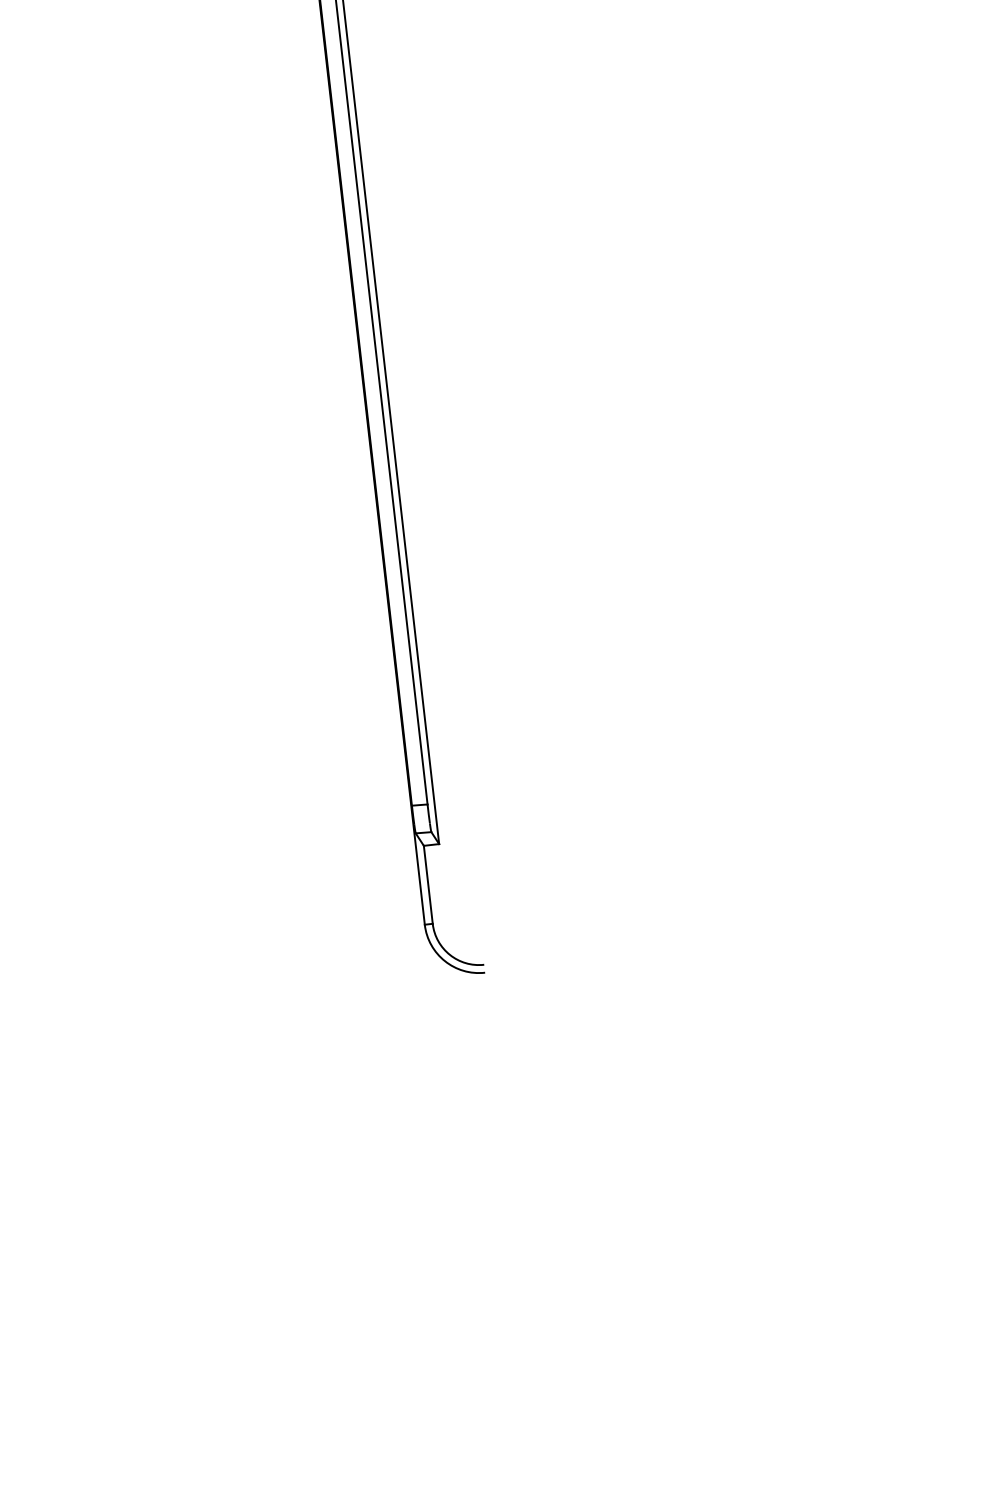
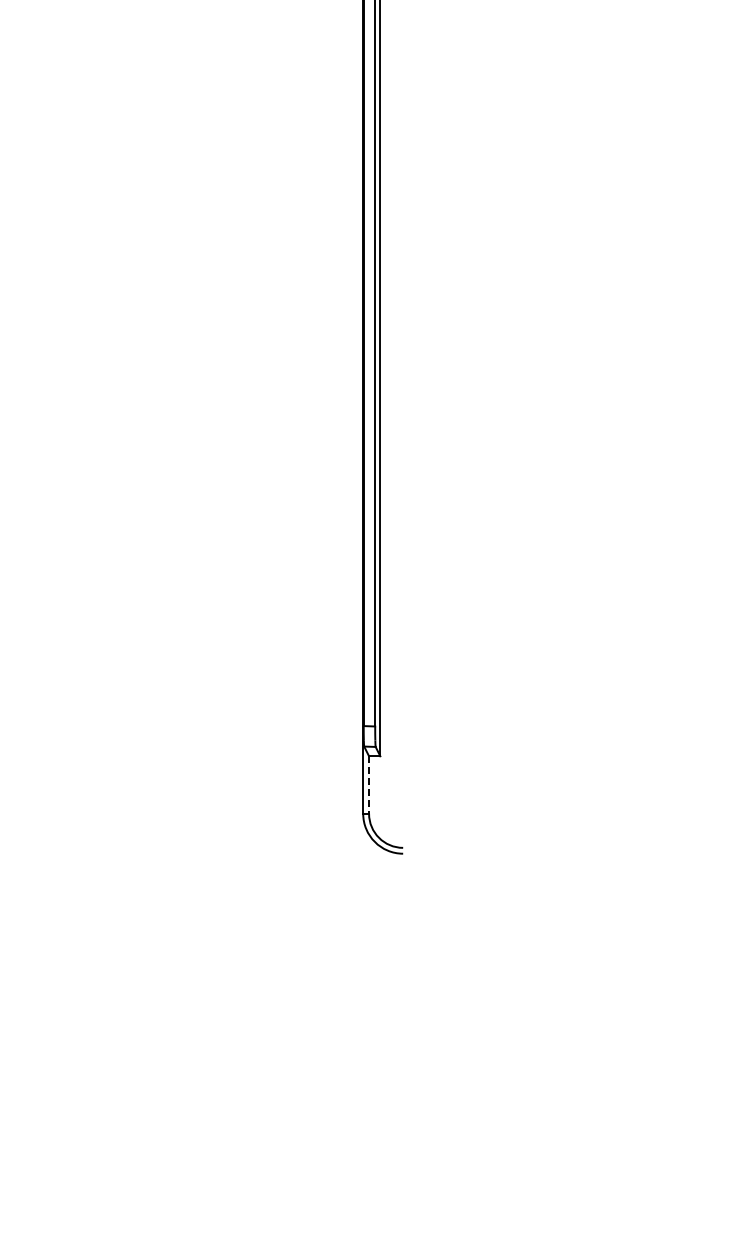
line: (428, 885) -> (369, 785), solid -> dashed

